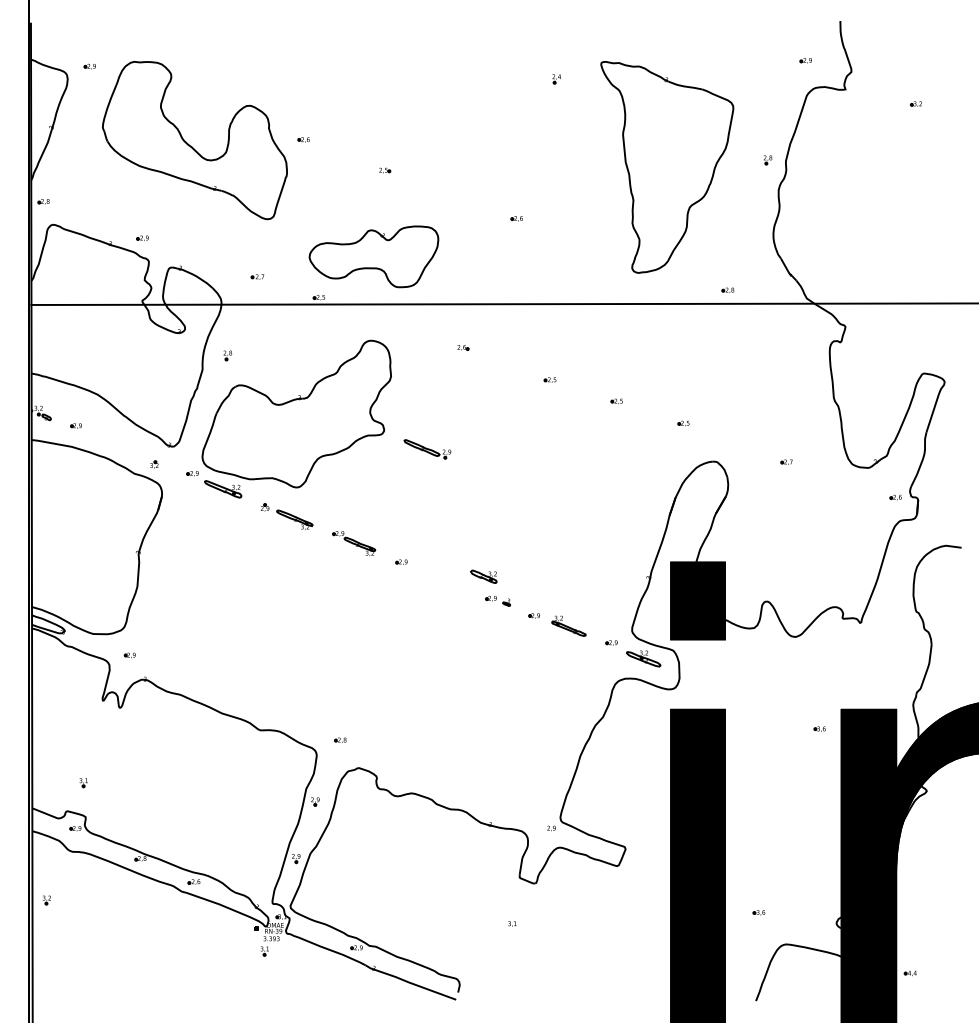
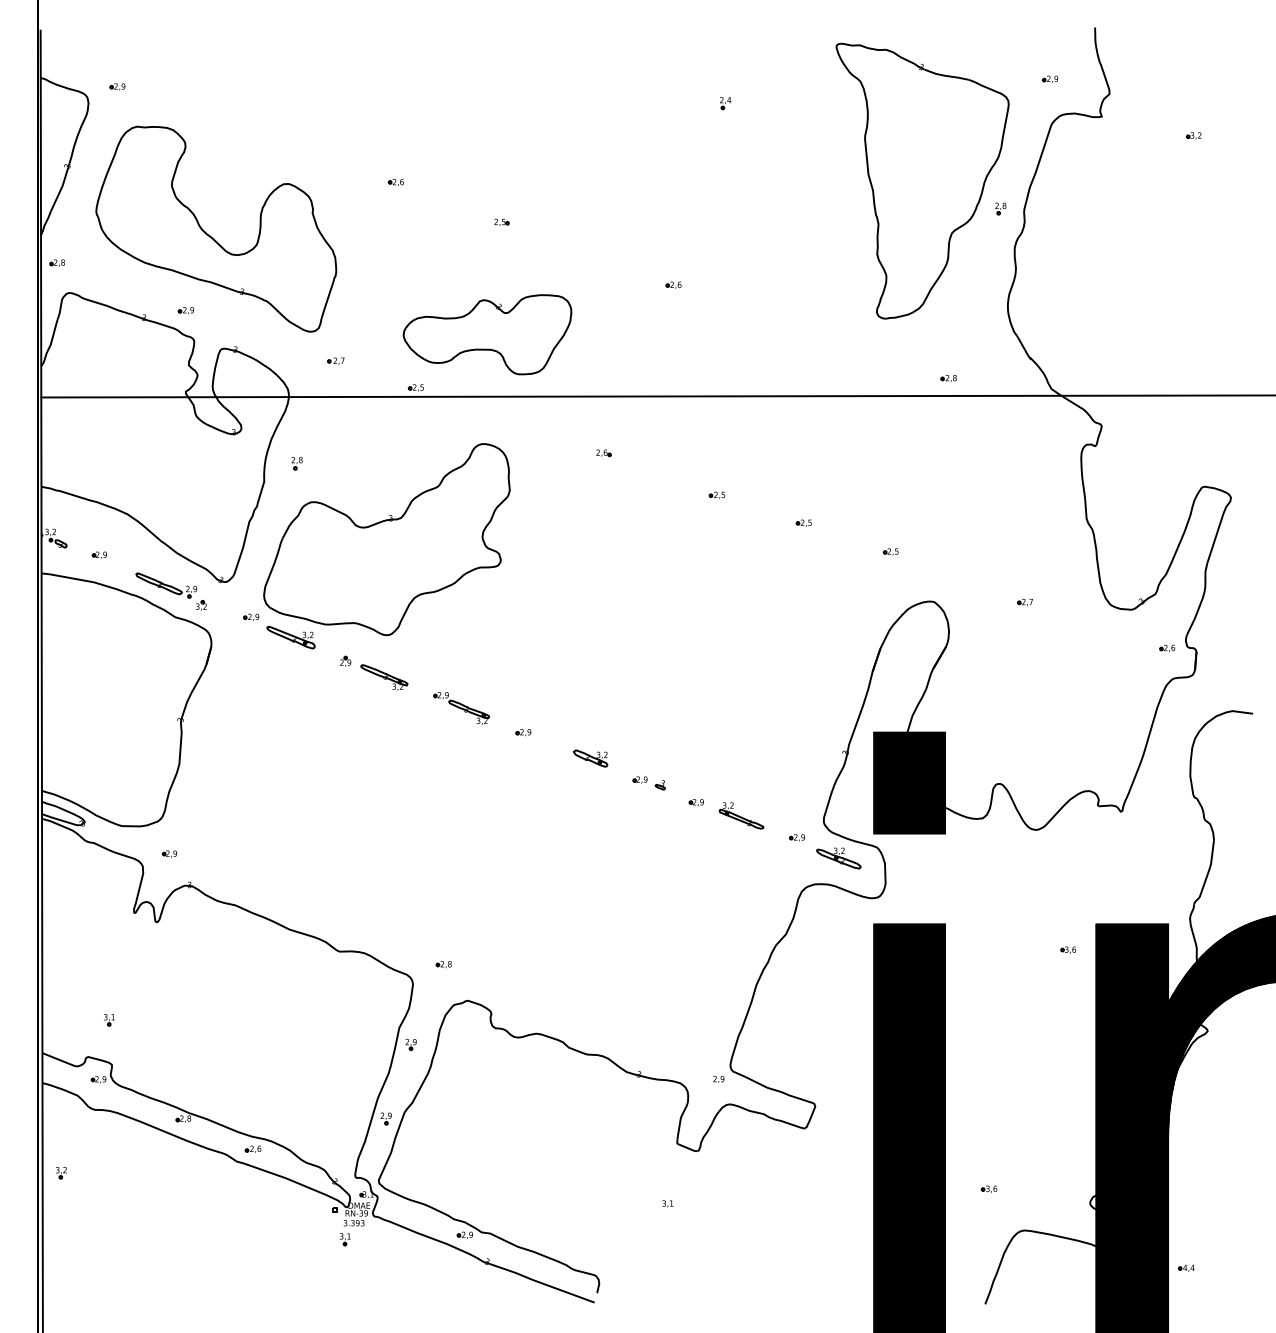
part: (190, 145) -> (210, 235), moved
part: (667, 166) -> (922, 180), moved
part: (427, 449) -> (166, 585), moved
part: (483, 576) -> (590, 758), moved

